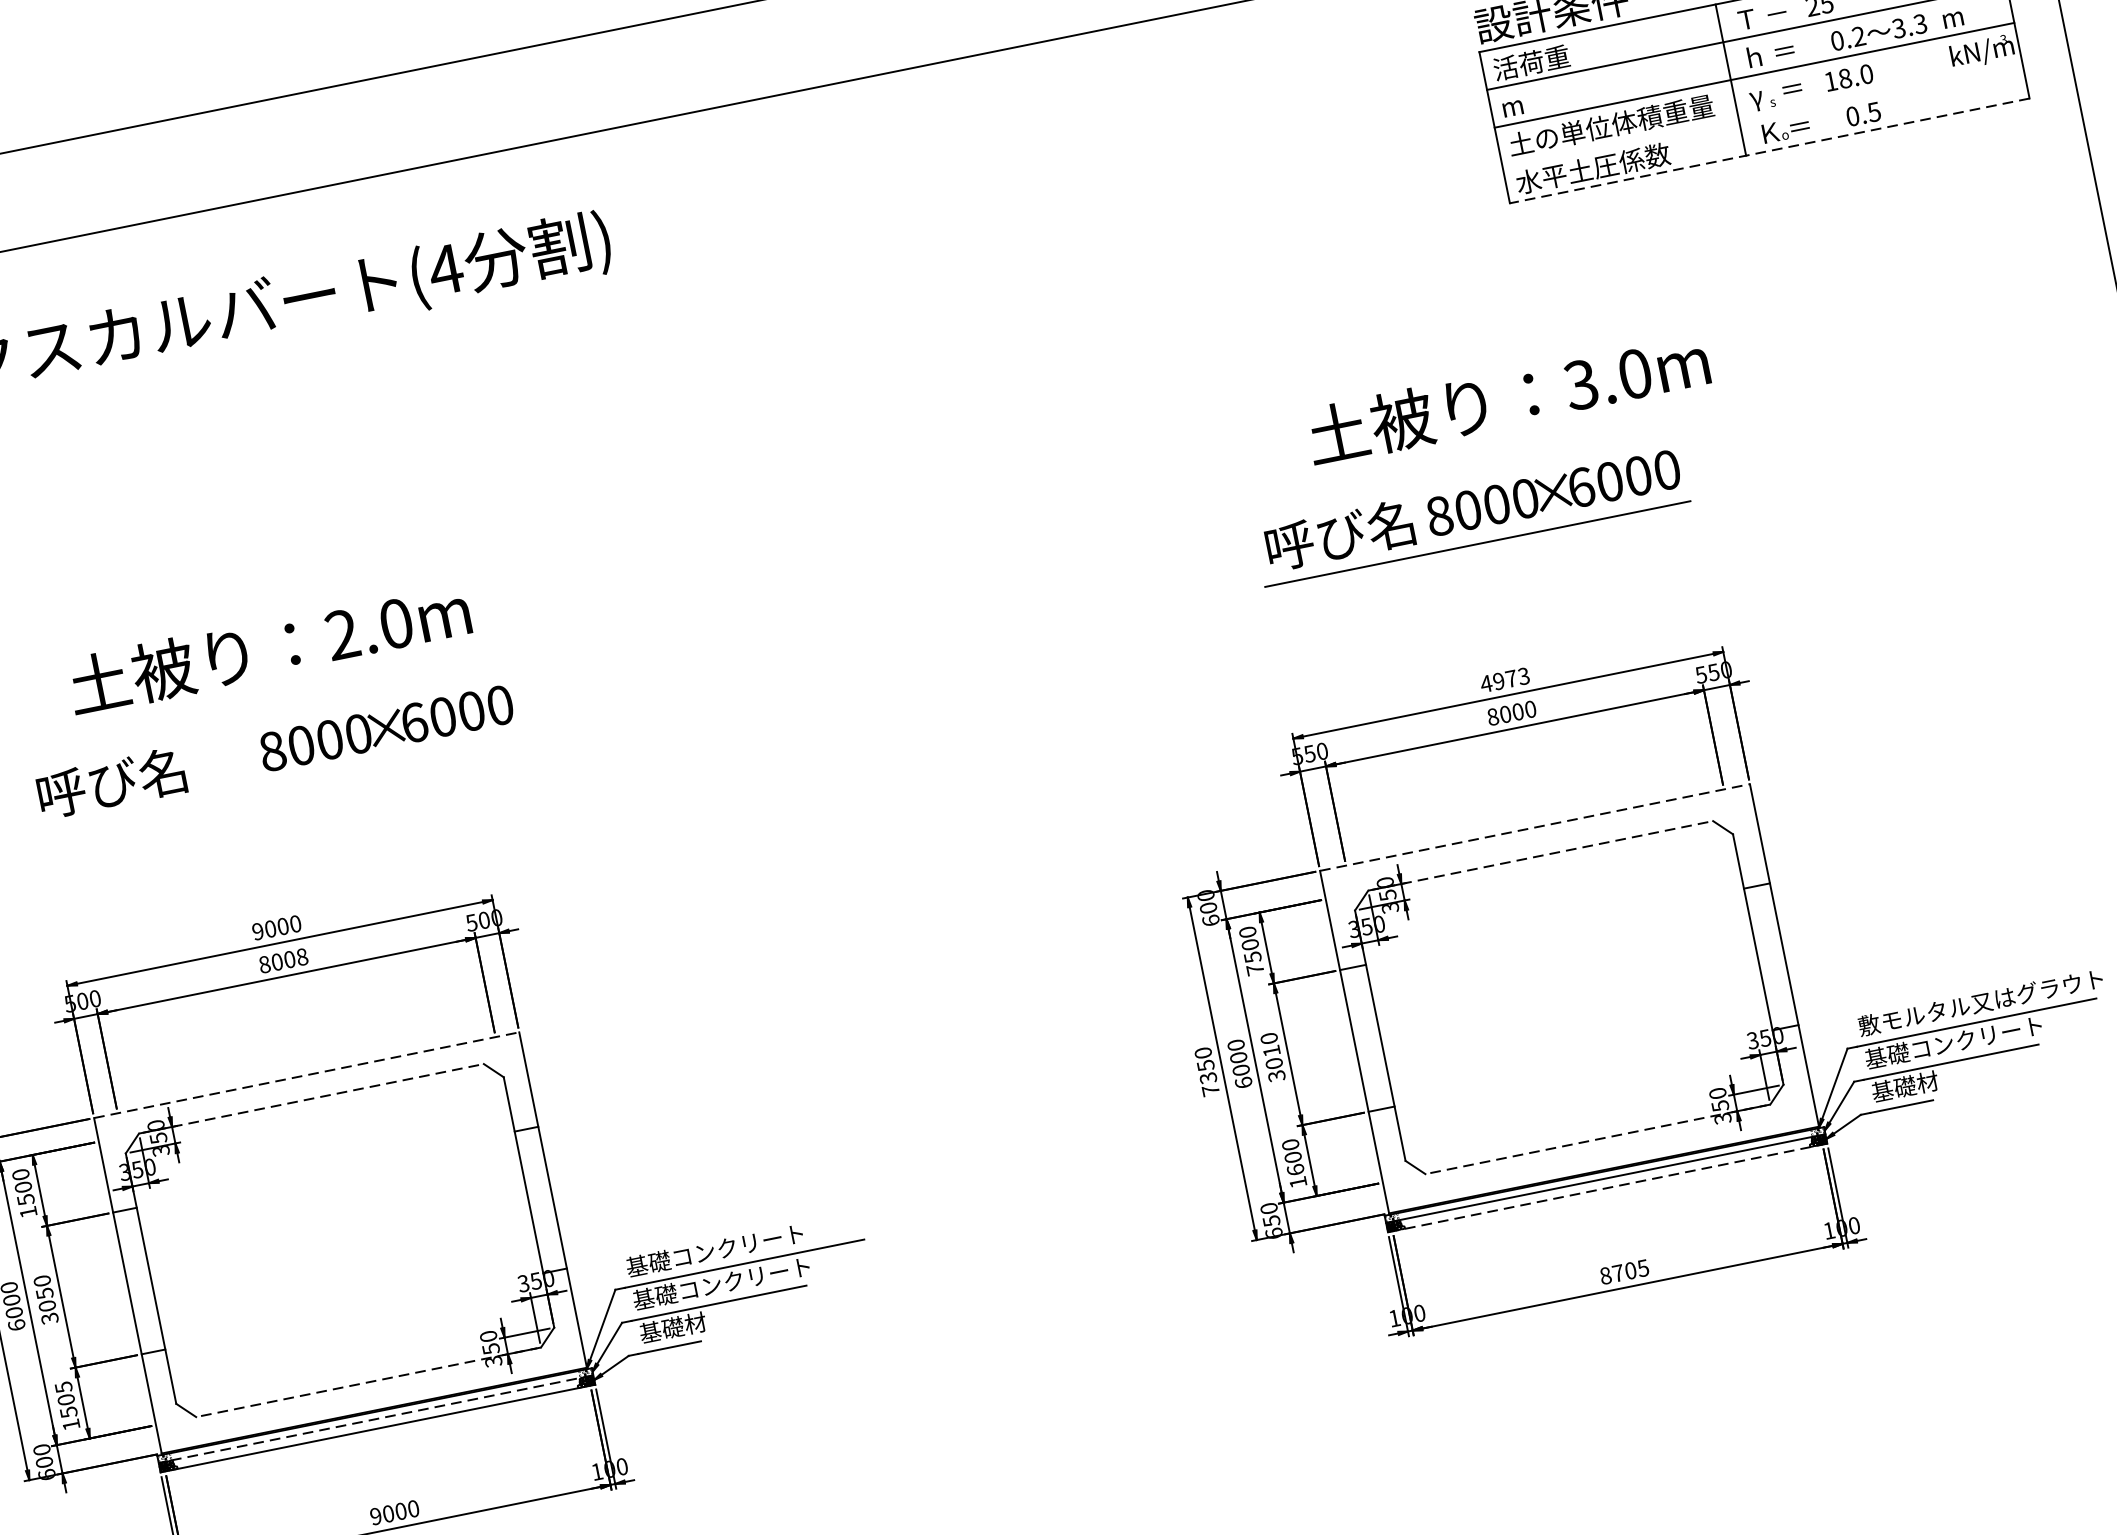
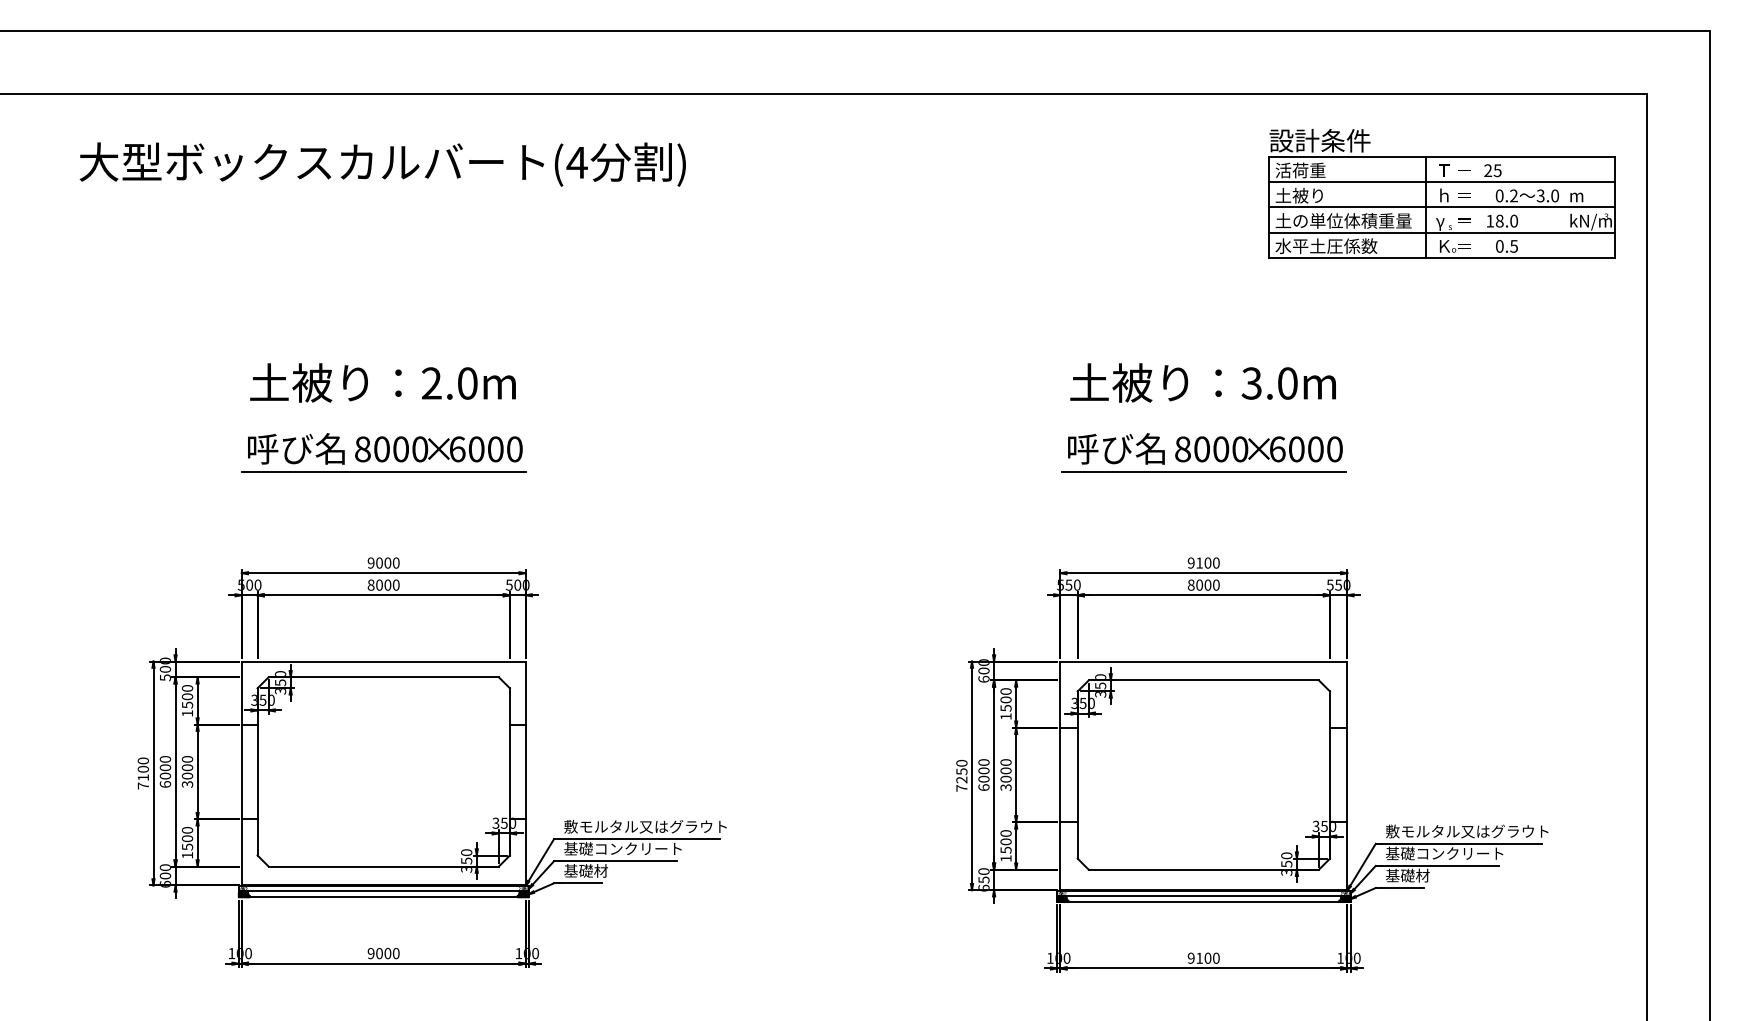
text: (1920, 23) -> (1555, 195), 3.3 -> 3.0
text: (1536, 100) -> (1298, 195), m -> 土被り
line: (1761, 113) -> (1441, 232), added
line: (1768, 150) -> (1441, 257), dashed -> solid
text: (1507, 398) -> (1202, 382), moved
text: (268, 648) -> (382, 382), moved
text: (1504, 679) -> (1203, 562), 4973 -> 9100
text: (386, 728) -> (438, 449), moved
line: (249, 792) -> (383, 472), added
line: (1534, 827) -> (1203, 661), dashed -> solid
line: (1541, 855) -> (1204, 680), dashed -> solid
text: (301, 957) -> (395, 585), 8008 -> 8000
text: (1254, 969) -> (1005, 716), 7500 -> 1500
text: (1270, 1050) -> (1005, 770), 3010 -> 3000
line: (306, 1075) -> (383, 661), dashed -> solid
text: (1207, 1077) -> (961, 779), 7350 -> 7250
line: (312, 1098) -> (384, 677), dashed -> solid
line: (1597, 1139) -> (1203, 869), dashed -> solid
text: (1294, 1168) -> (1005, 849), 1600 -> 1500
line: (1607, 1188) -> (1203, 902), dashed -> solid
text: (748, 1243) -> (645, 826), 基礎コンクリート -> 敷モルタル又はグラウト
text: (1623, 1270) -> (1203, 957), 8705 -> 9100
text: (43, 1293) -> (186, 767), 3050 -> 3000
line: (368, 1382) -> (383, 866), dashed -> solid
text: (63, 1387) -> (187, 830), 1505 -> 1500
line: (375, 1419) -> (383, 891), dashed -> solid

